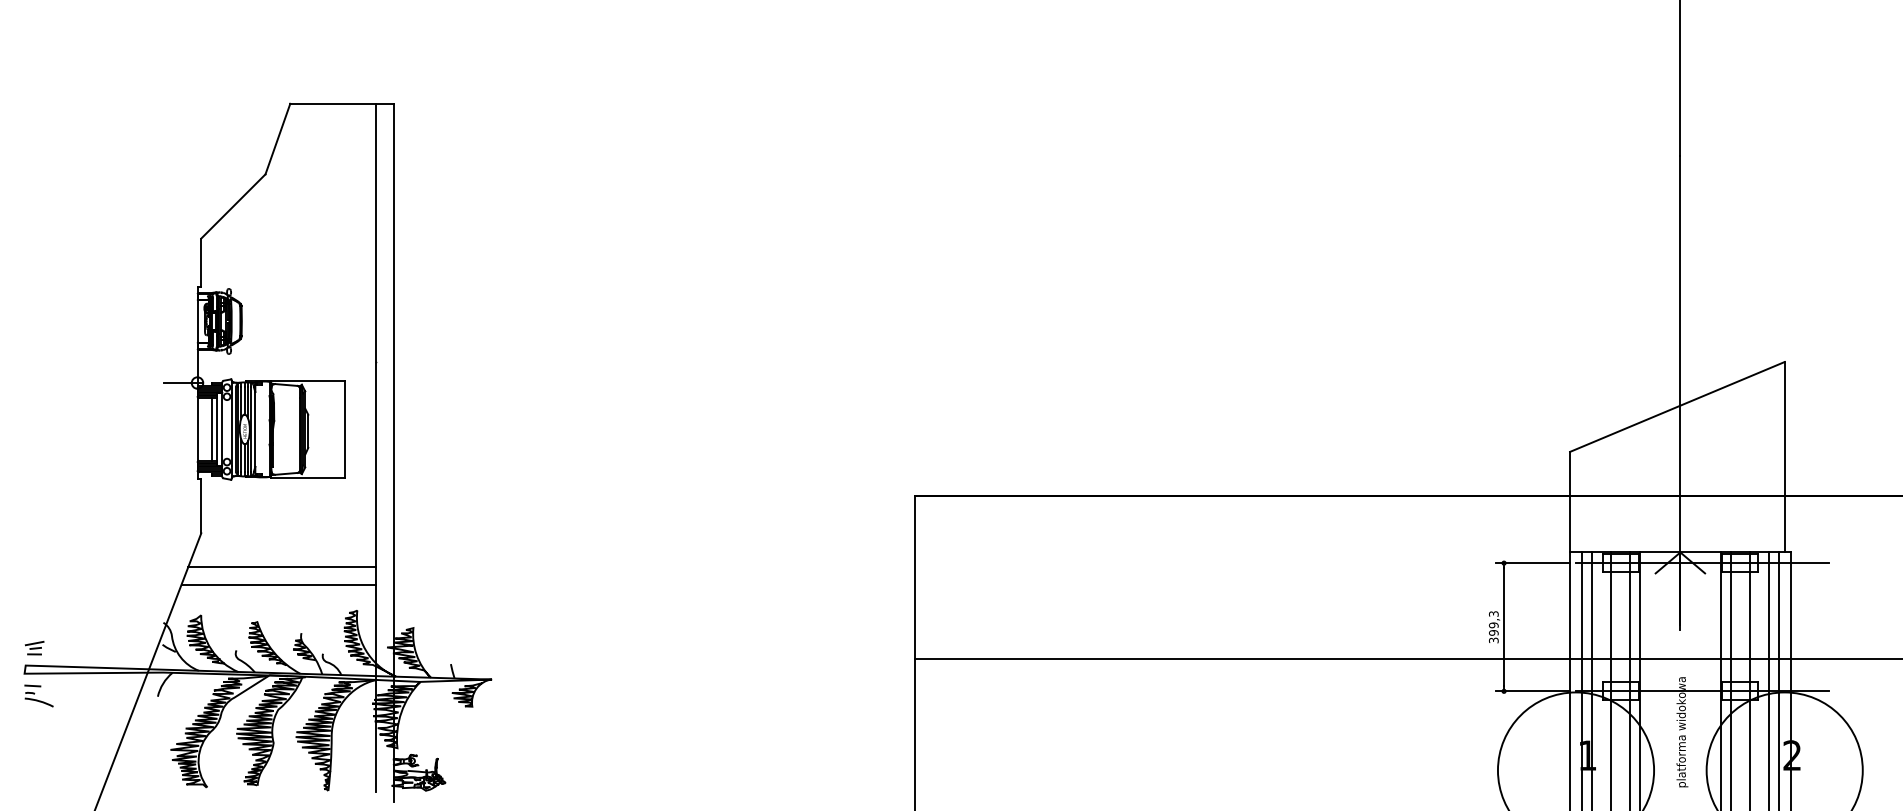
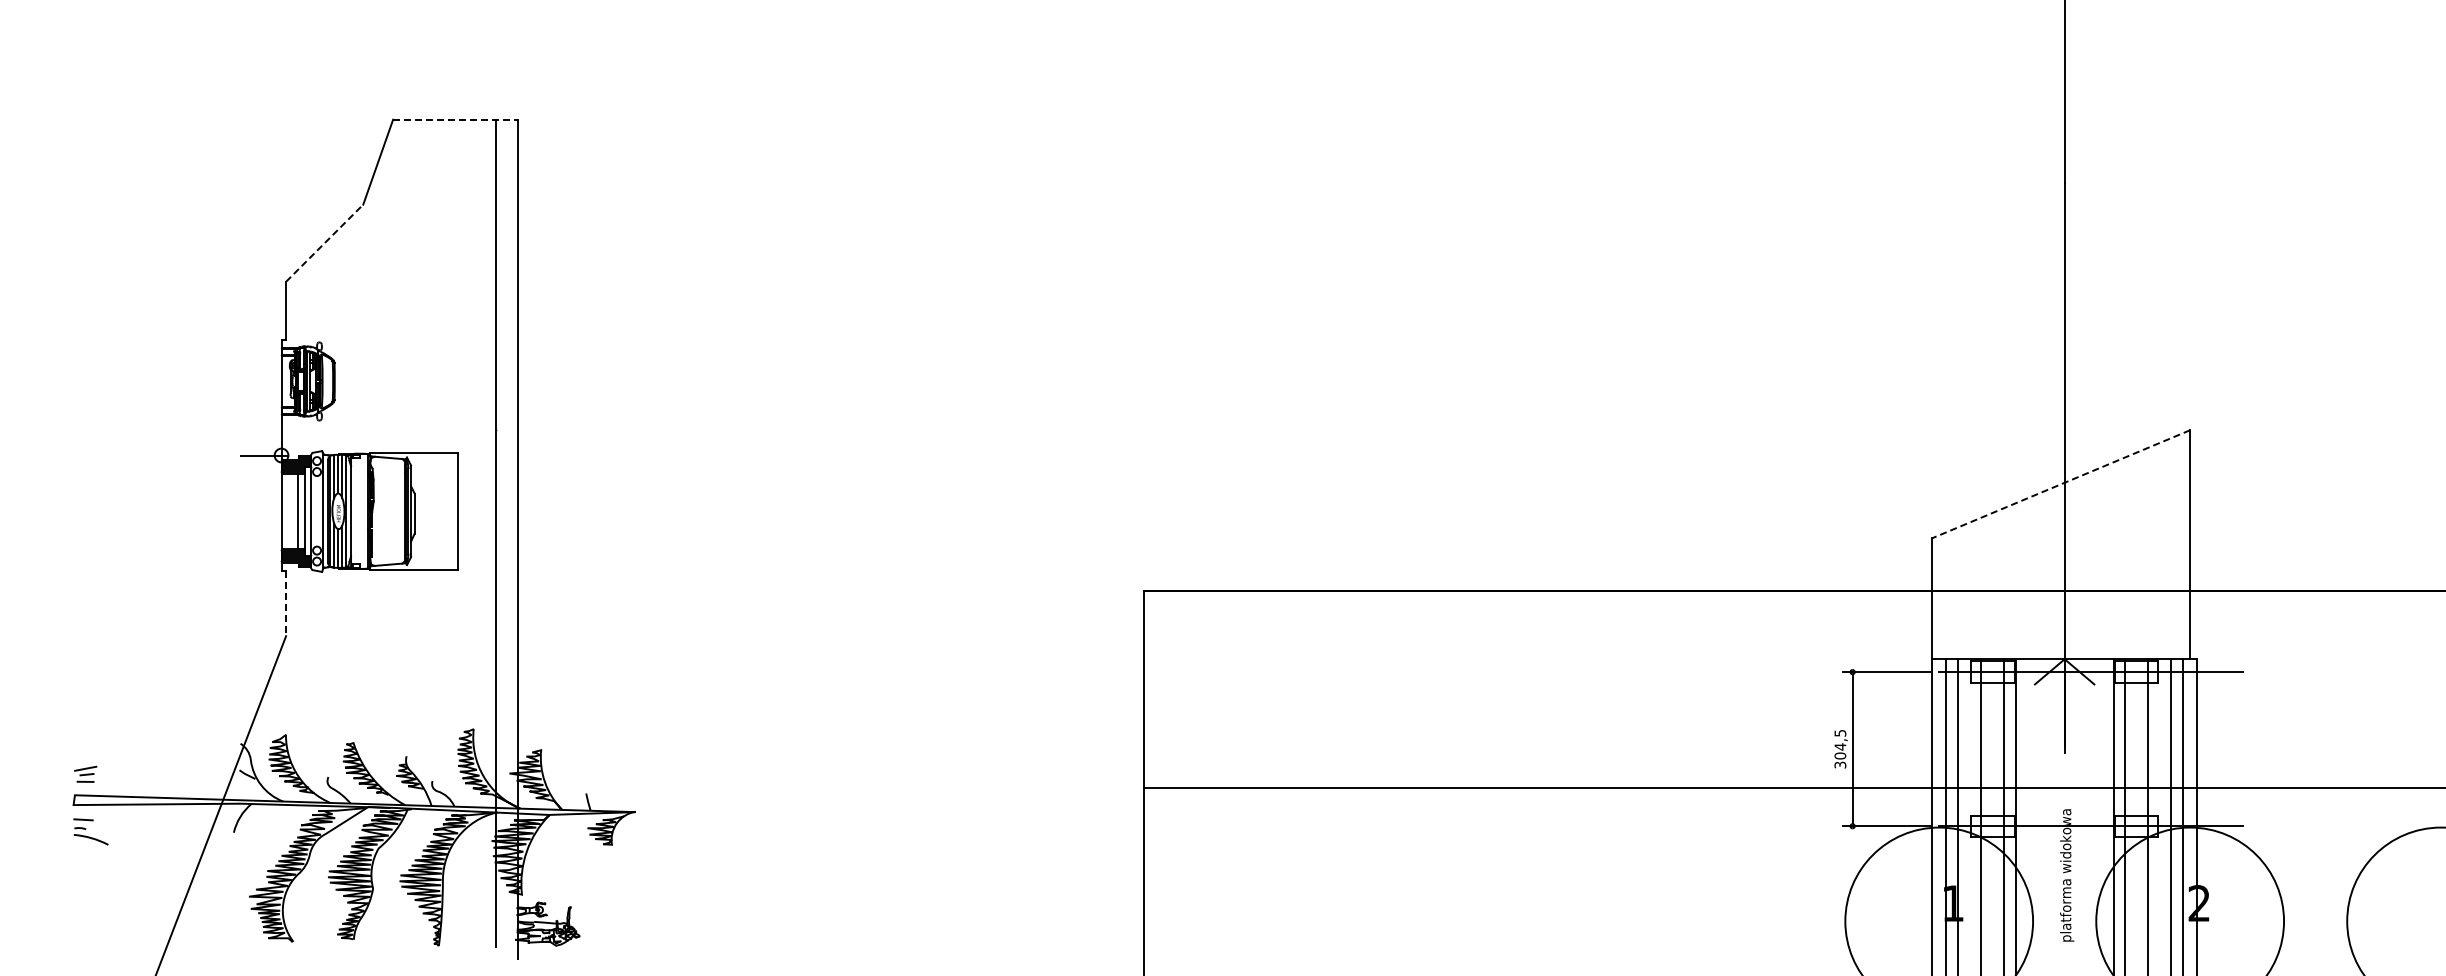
line: (342, 103) -> (455, 119), solid -> dashed
line: (233, 206) -> (324, 243), solid -> dashed
line: (1677, 407) -> (2061, 484), solid -> dashed
line: (201, 506) -> (286, 604), solid -> dashed
line: (282, 566) -> (383, 676), removed
line: (278, 585) -> (379, 698), removed
text: (1493, 623) -> (1840, 744), 399,3 -> 304,5

